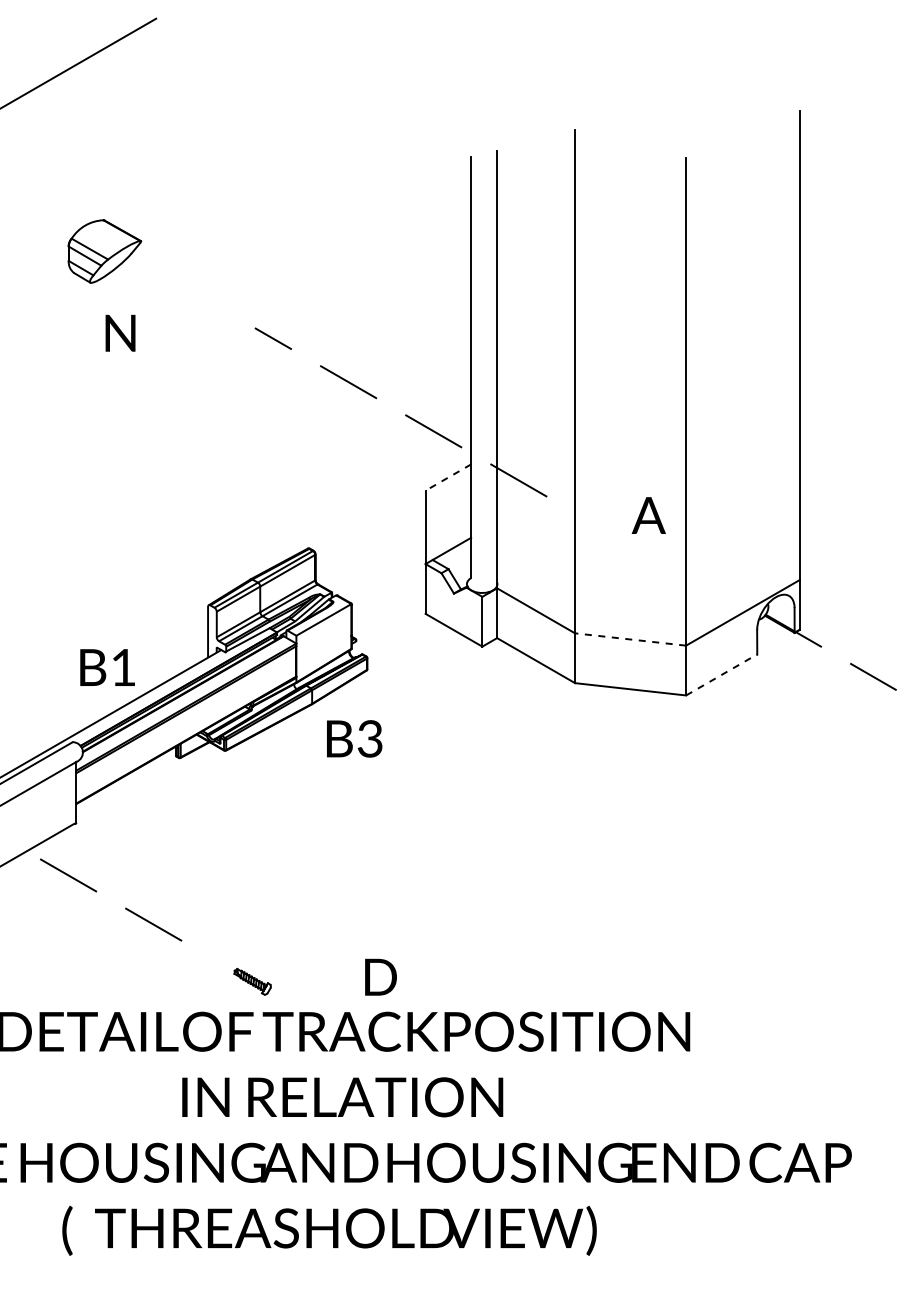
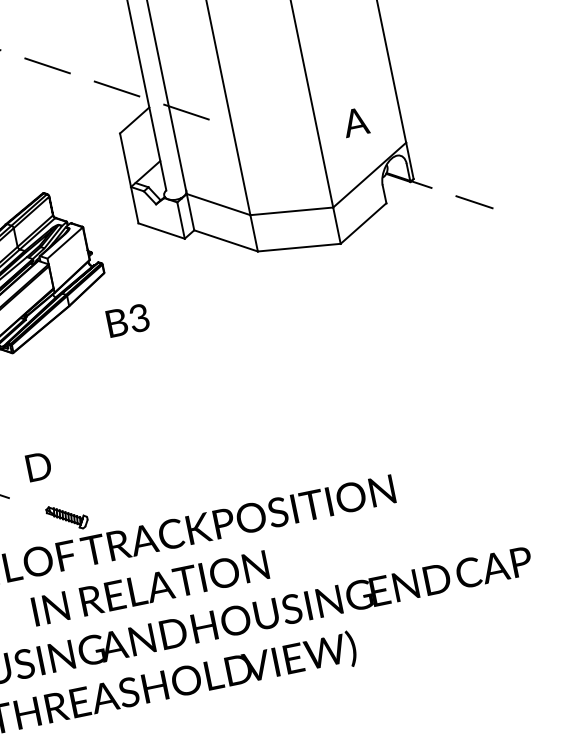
line: (447, 477) -> (134, 120), dashed -> solid
text: (648, 515) -> (355, 122), moved
line: (630, 639) -> (291, 211), dashed -> solid
line: (722, 674) -> (364, 223), dashed -> solid
text: (354, 738) -> (127, 320), moved
text: (380, 976) -> (38, 466), moved
part: (252, 981) -> (67, 517), size x1.43

